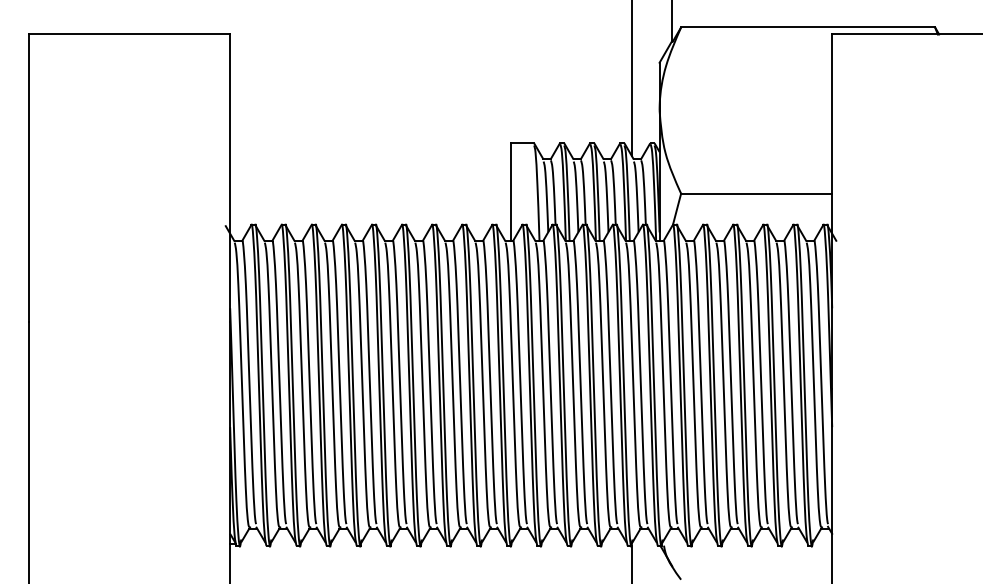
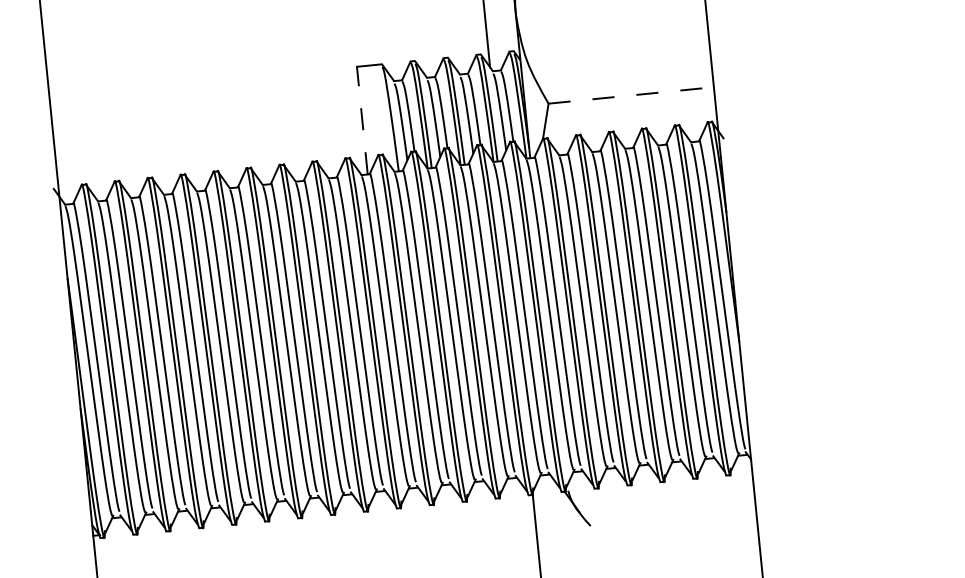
line: (511, 191) -> (362, 119), solid -> dashed
line: (756, 193) -> (631, 95), solid -> dashed

